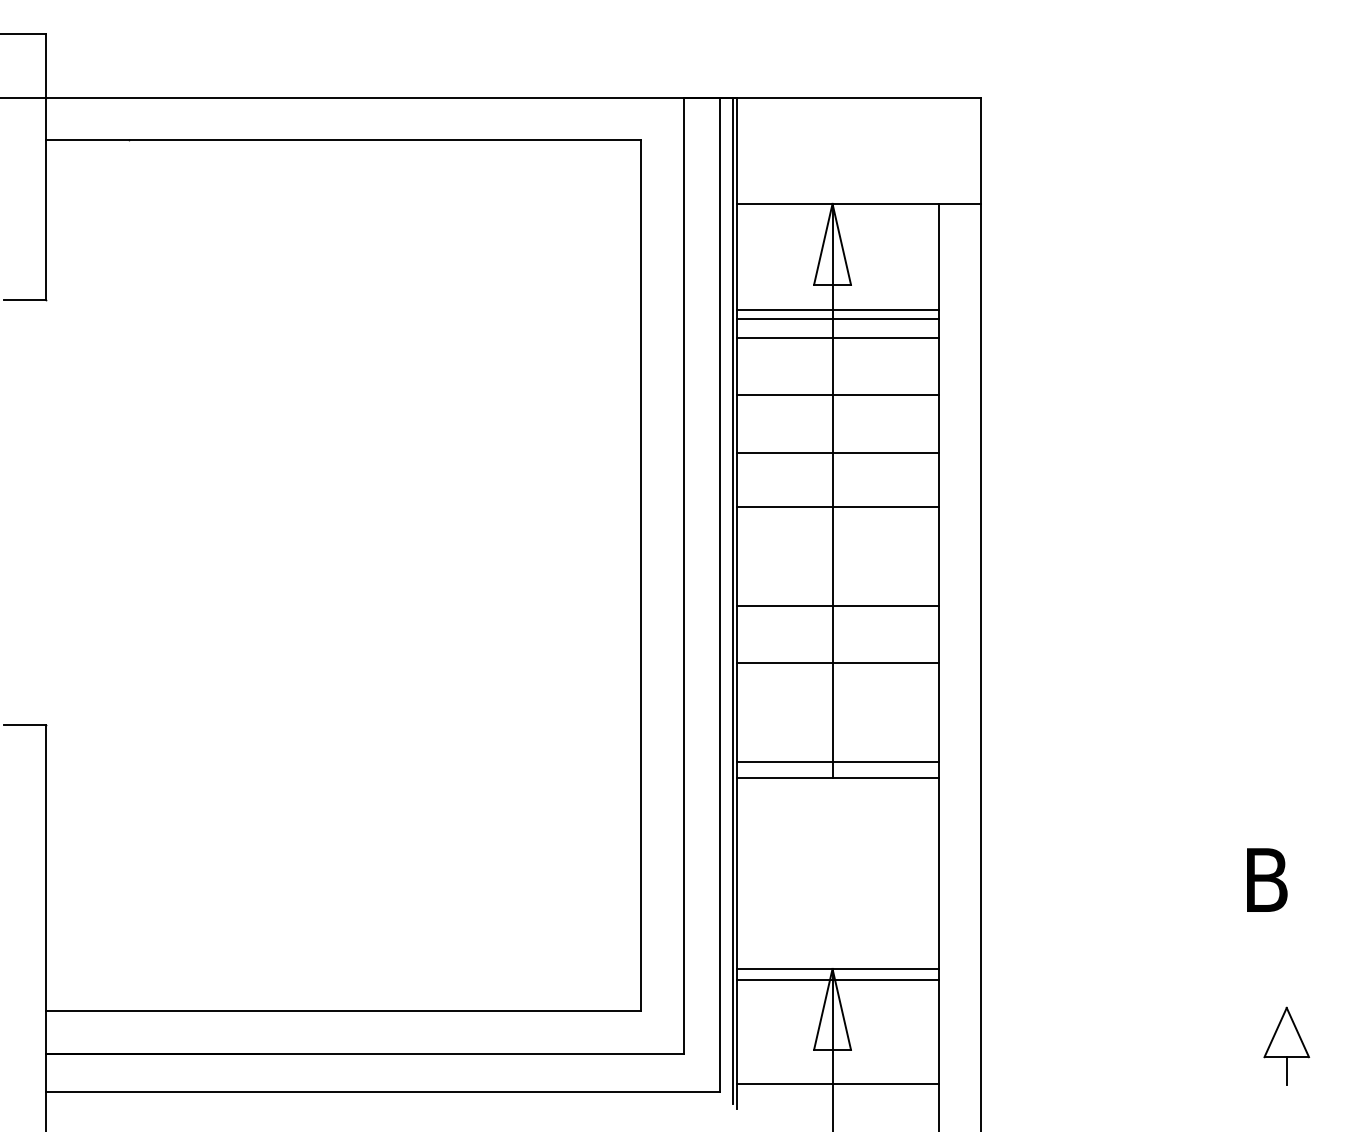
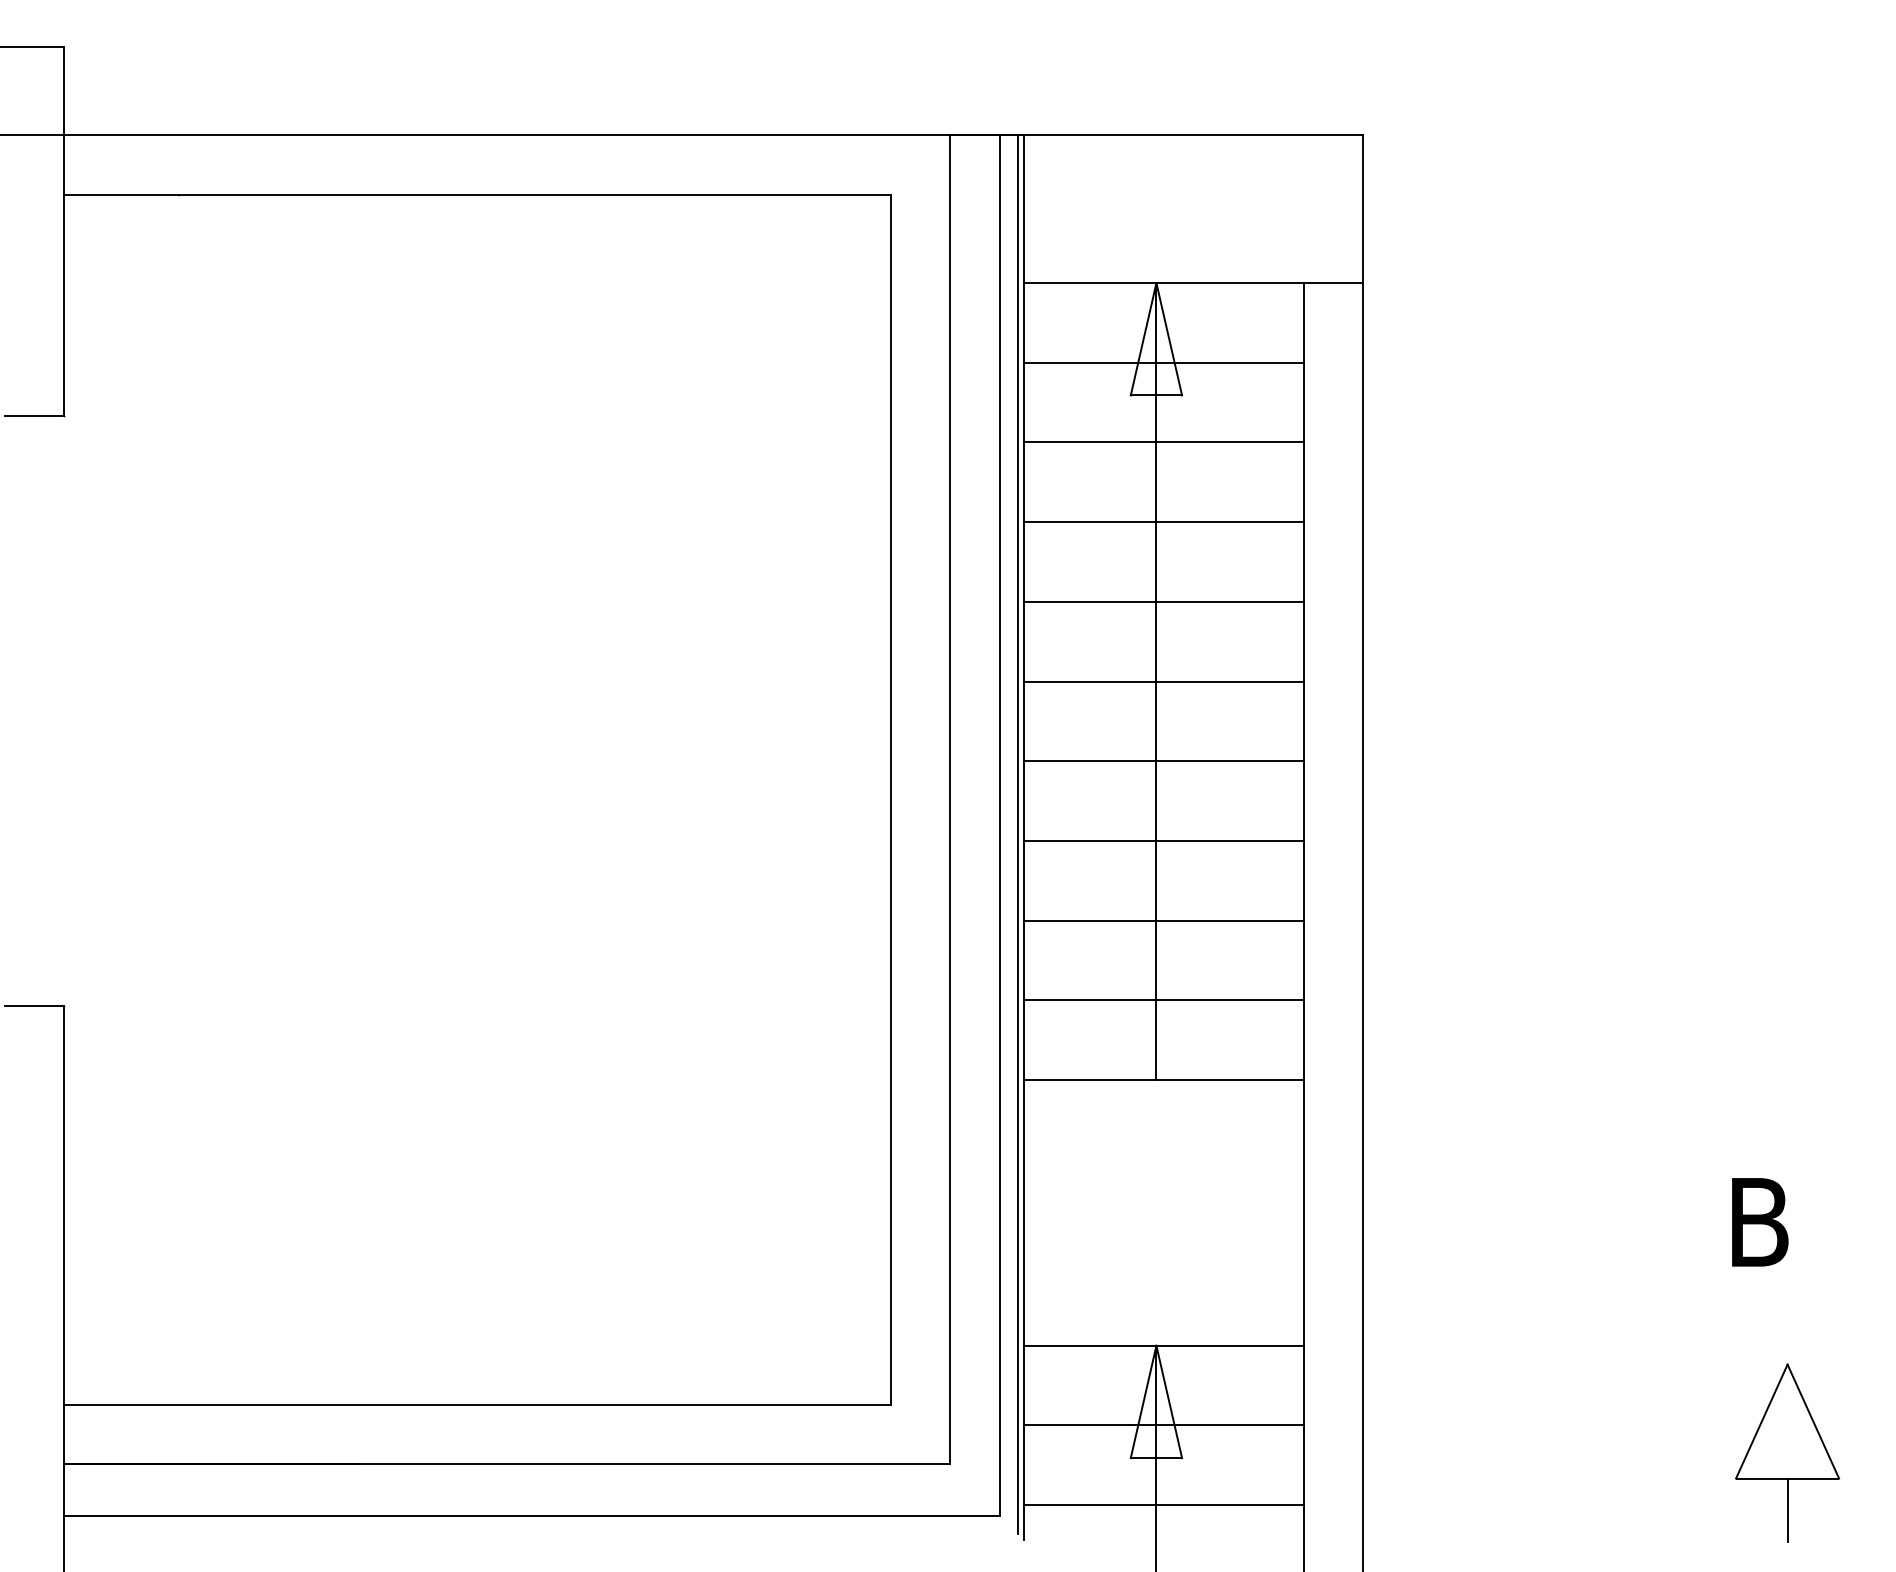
line: (837, 310) -> (1163, 363), moved
line: (837, 338) -> (1163, 522), moved
line: (837, 395) -> (1163, 601), moved
line: (837, 452) -> (1163, 681), moved
line: (837, 507) -> (1163, 761), moved
line: (837, 762) -> (1163, 1000), moved
line: (837, 980) -> (1163, 1425), moved
part: (1286, 1045) -> (1786, 1452), size x1.67

